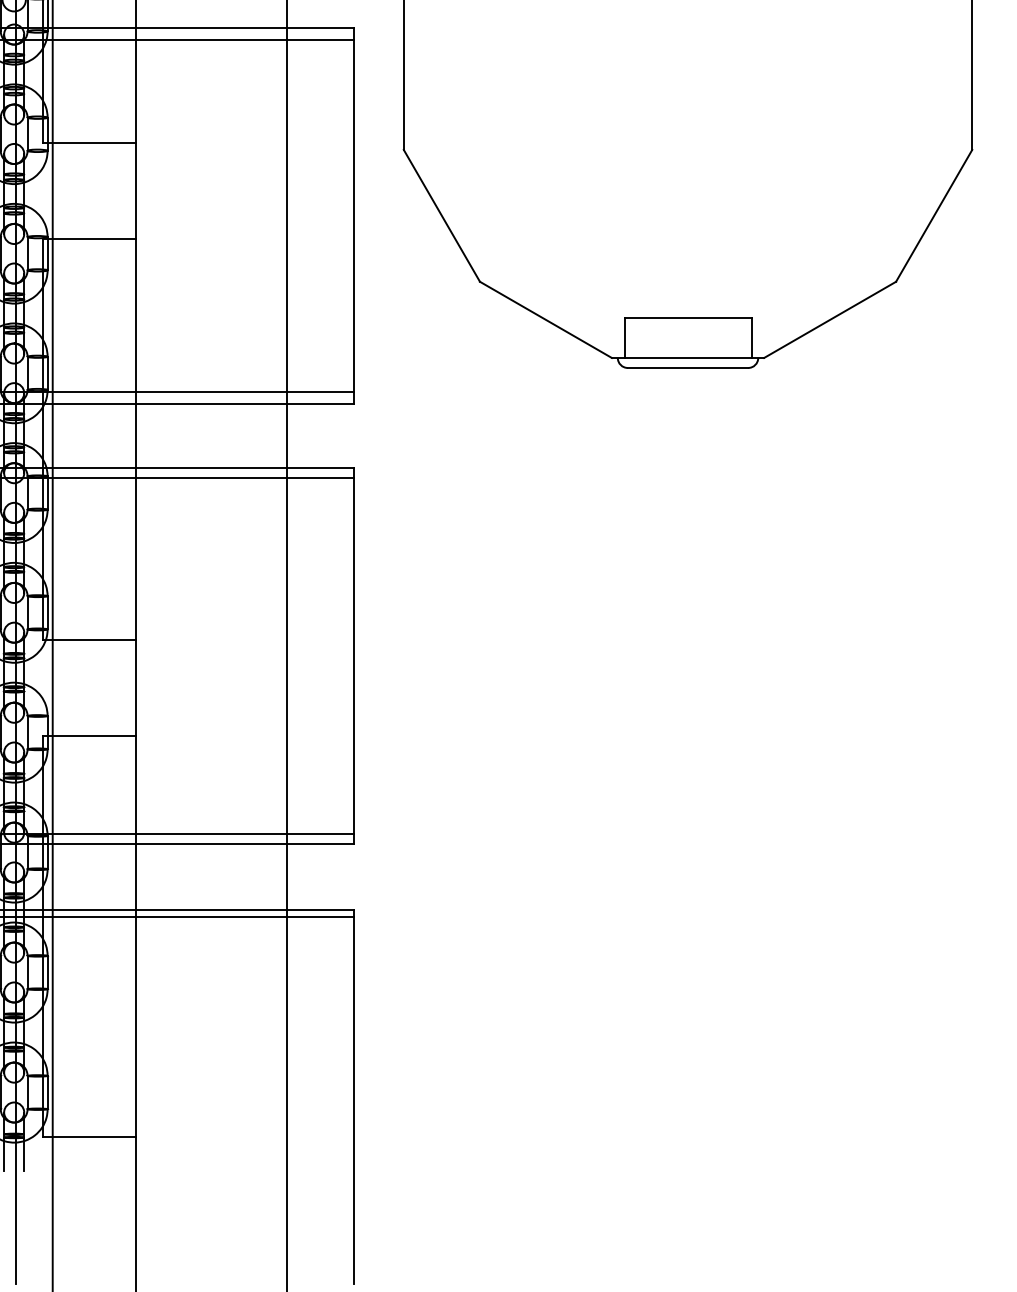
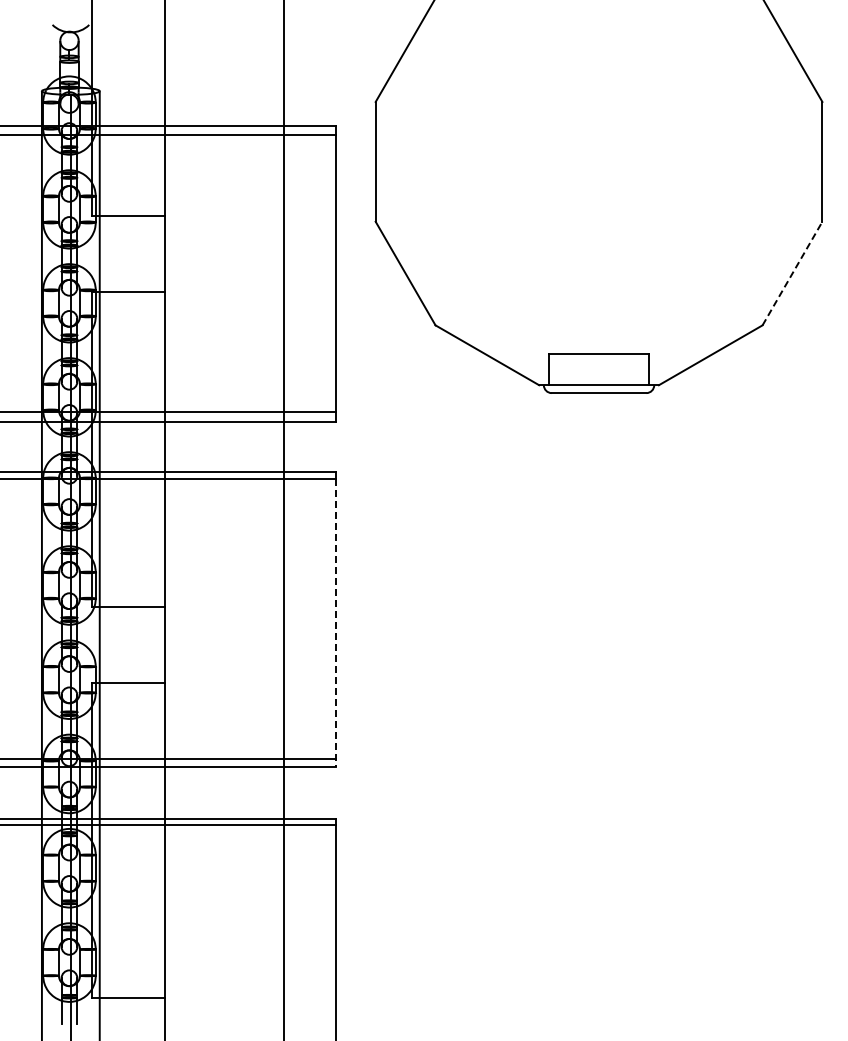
line: (934, 215) -> (792, 273), solid -> dashed
line: (353, 661) -> (336, 623), solid -> dashed

